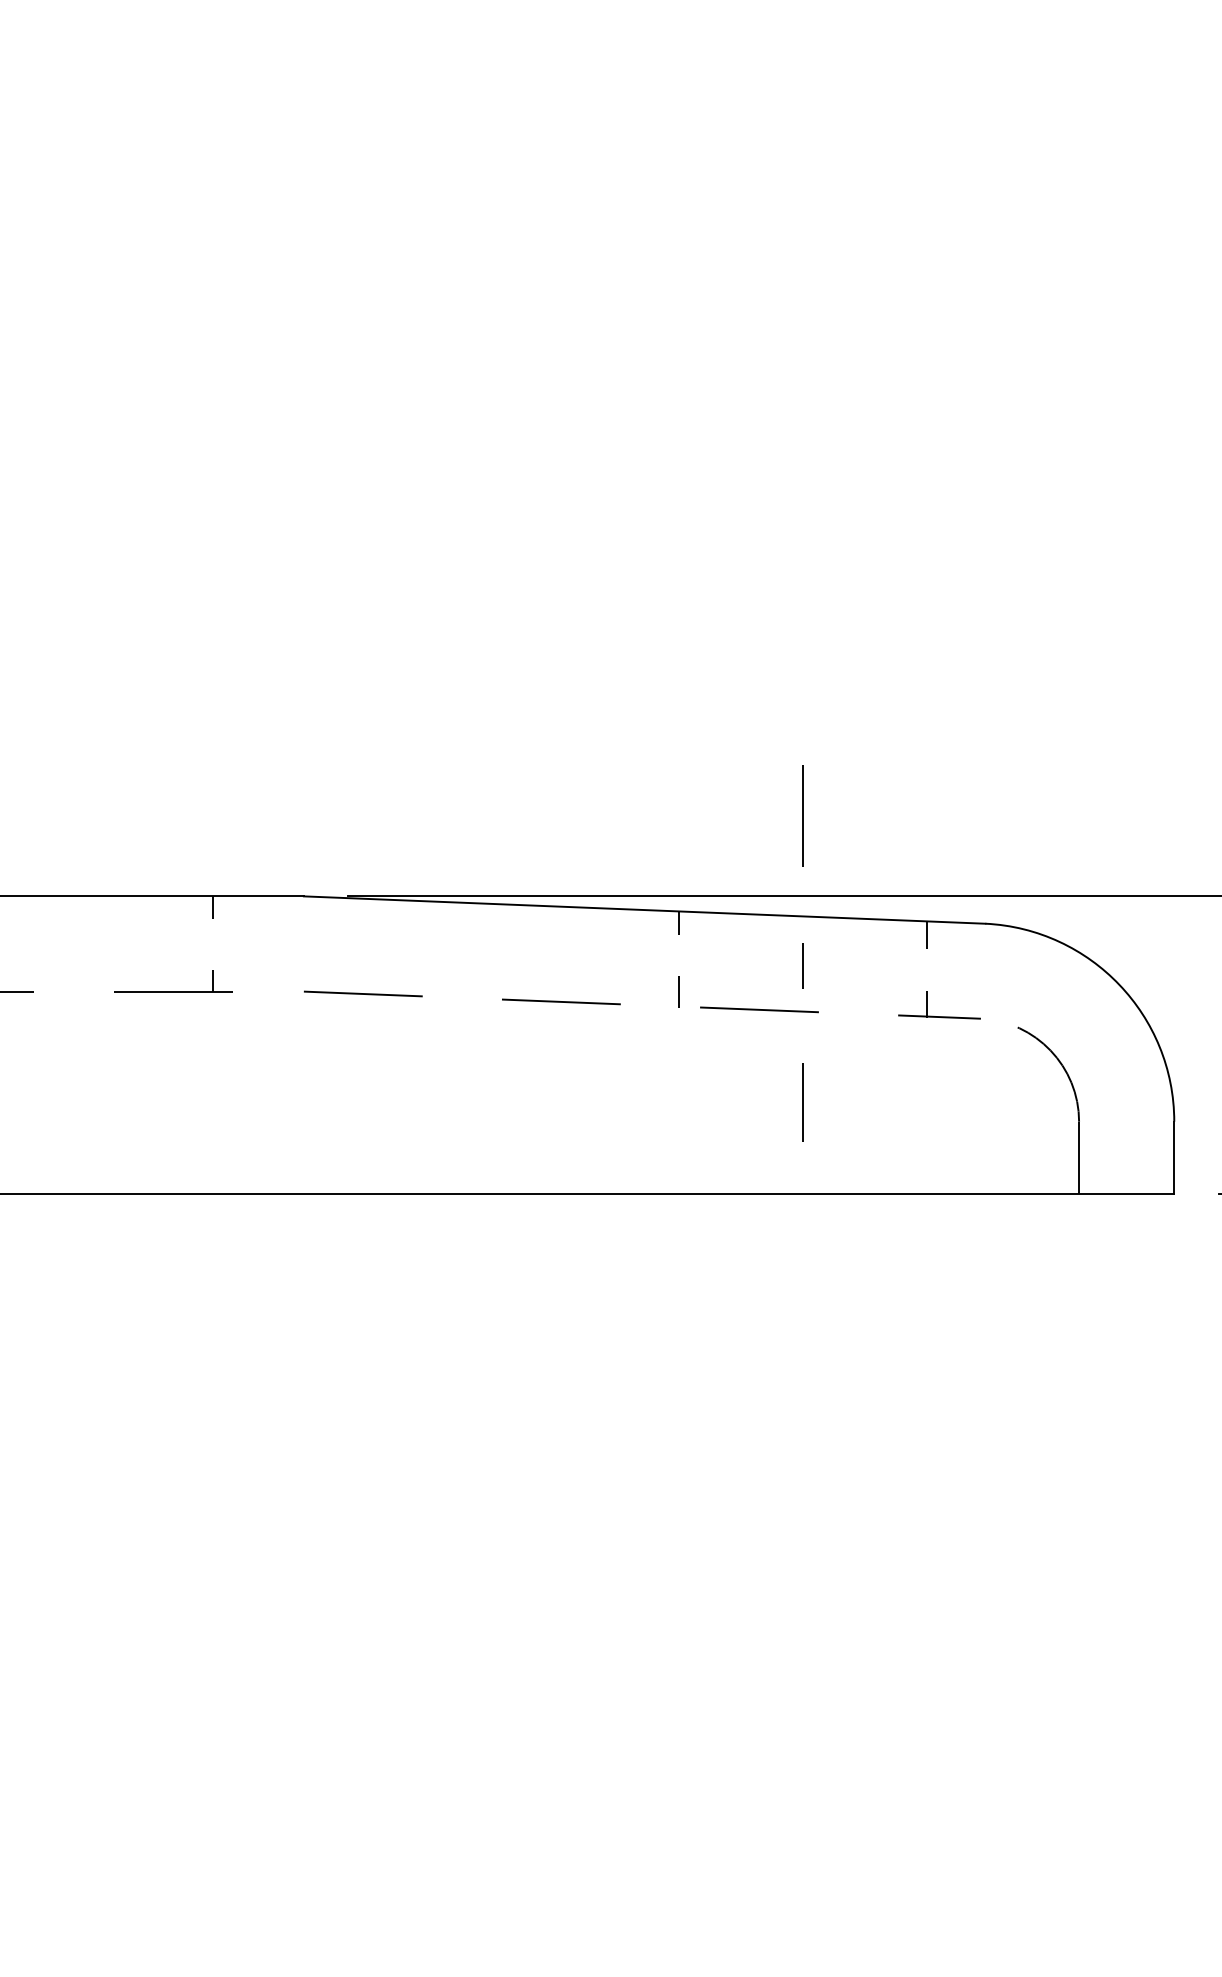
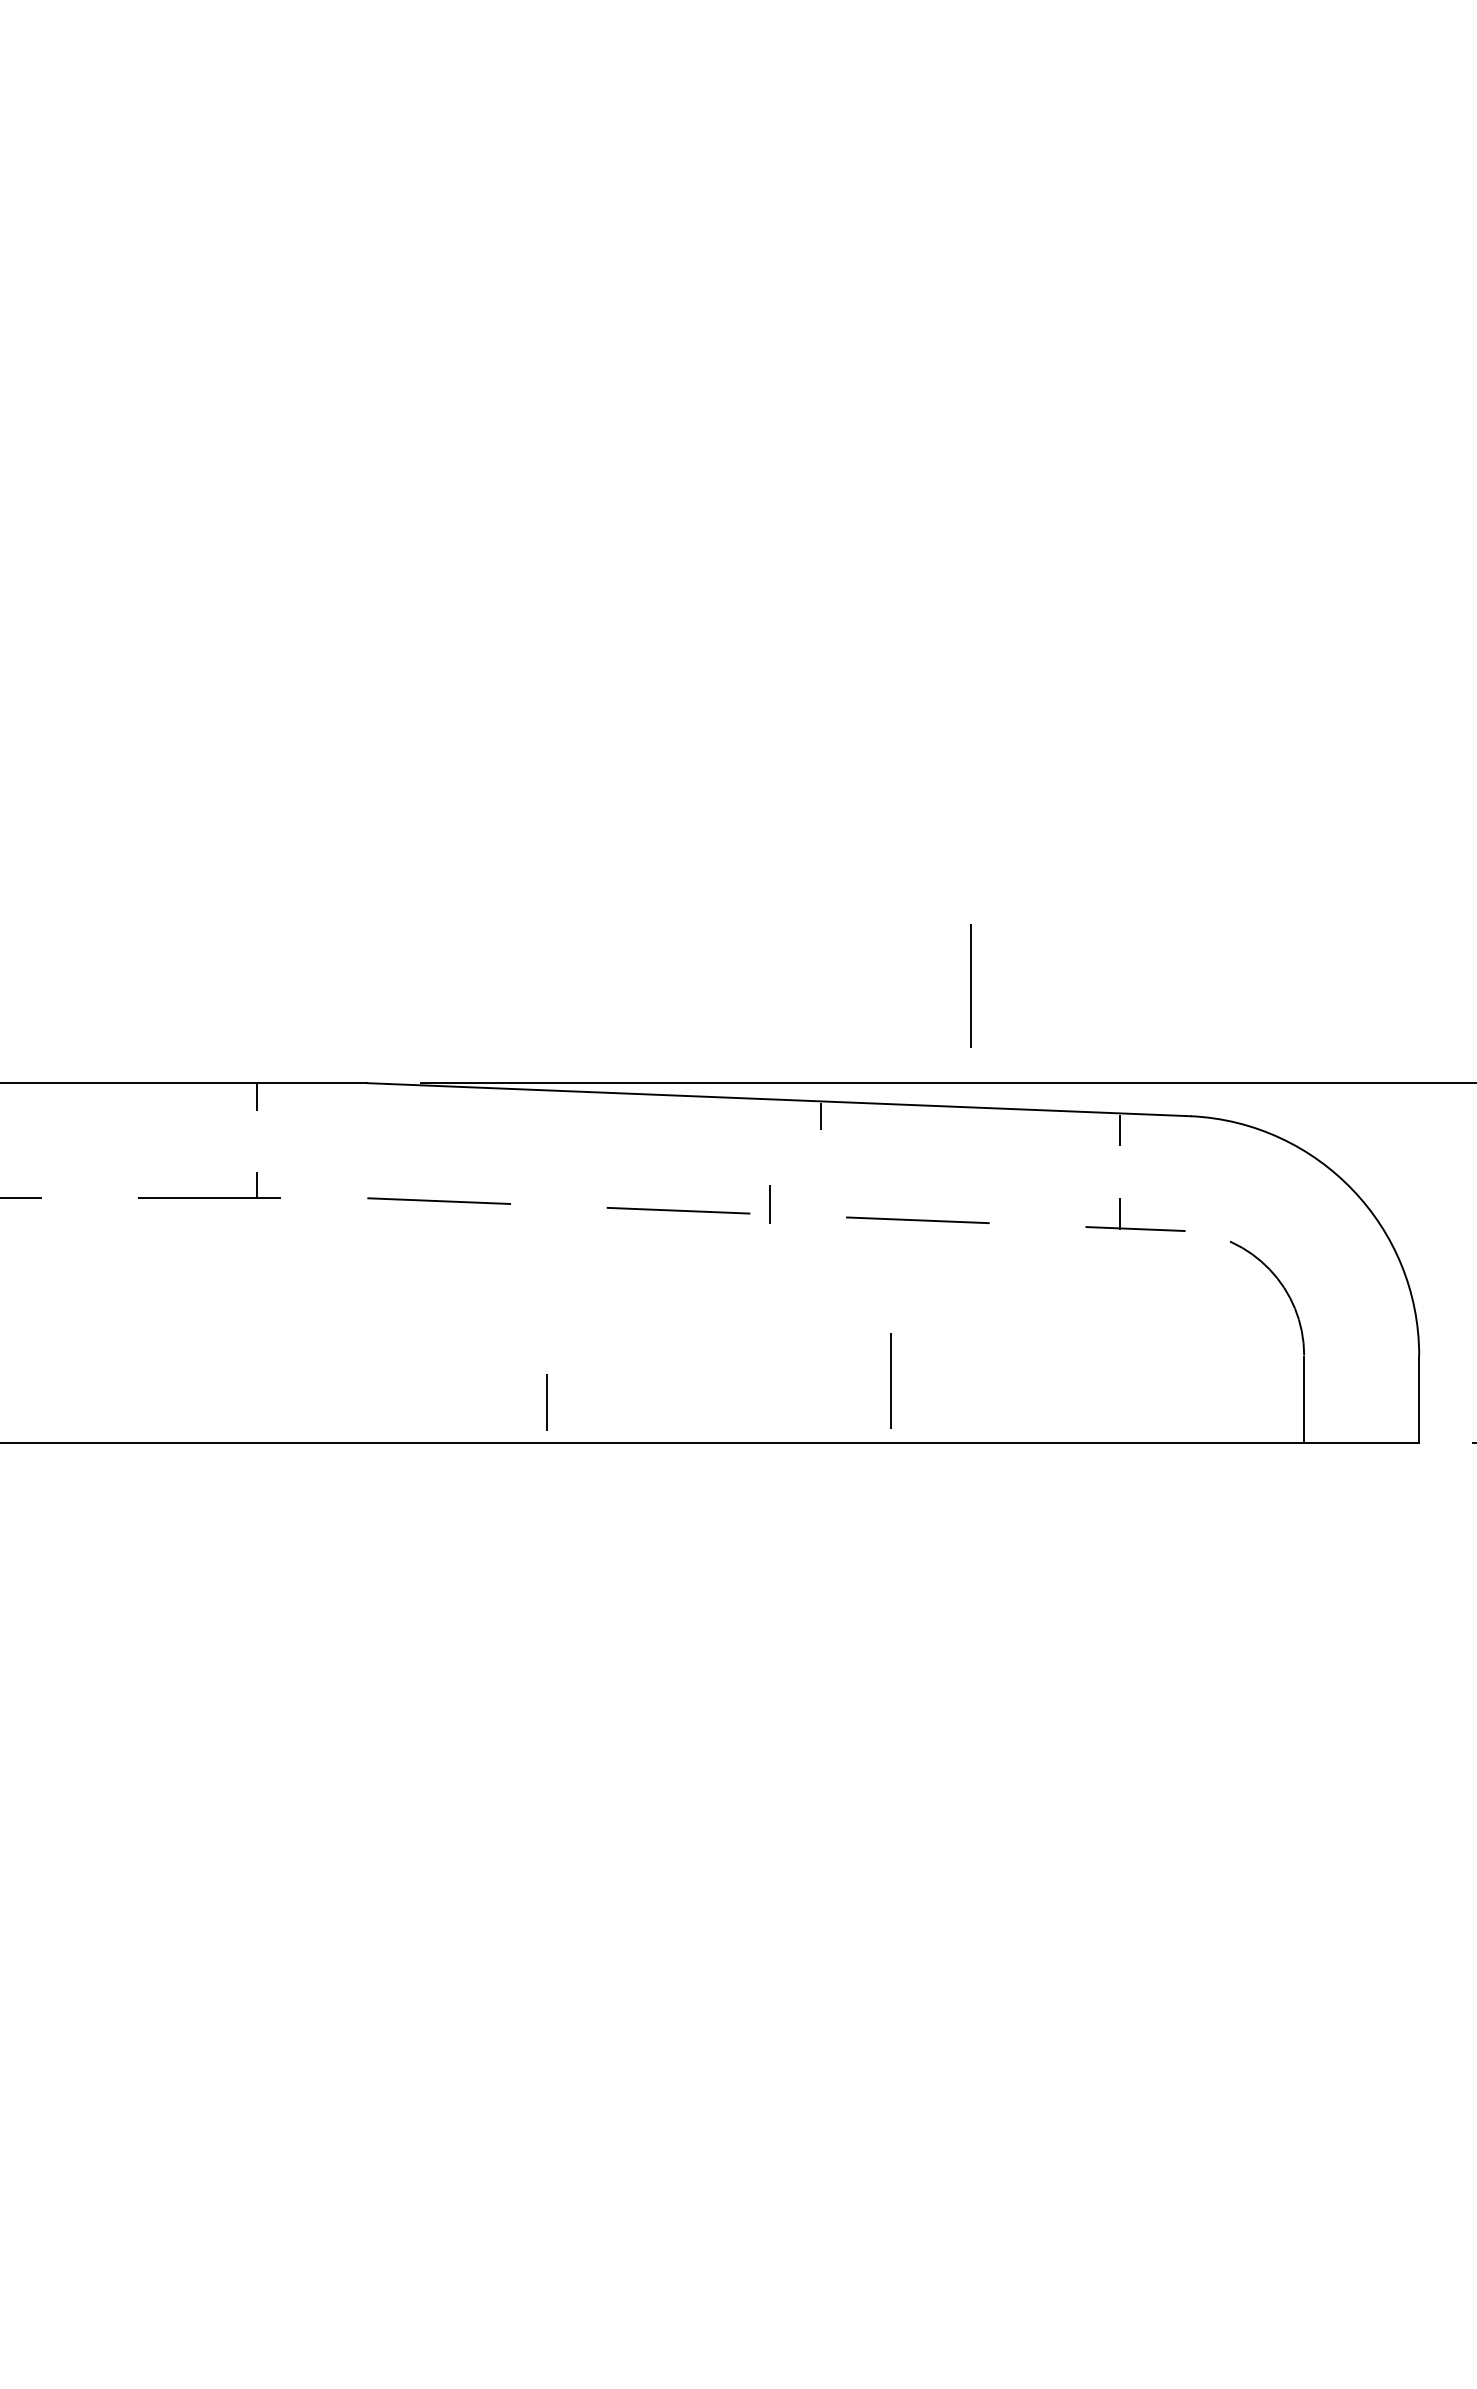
line: (802, 966) -> (546, 1402), moved
line: (678, 991) -> (769, 1204), moved
line: (802, 1101) -> (890, 1380), moved

